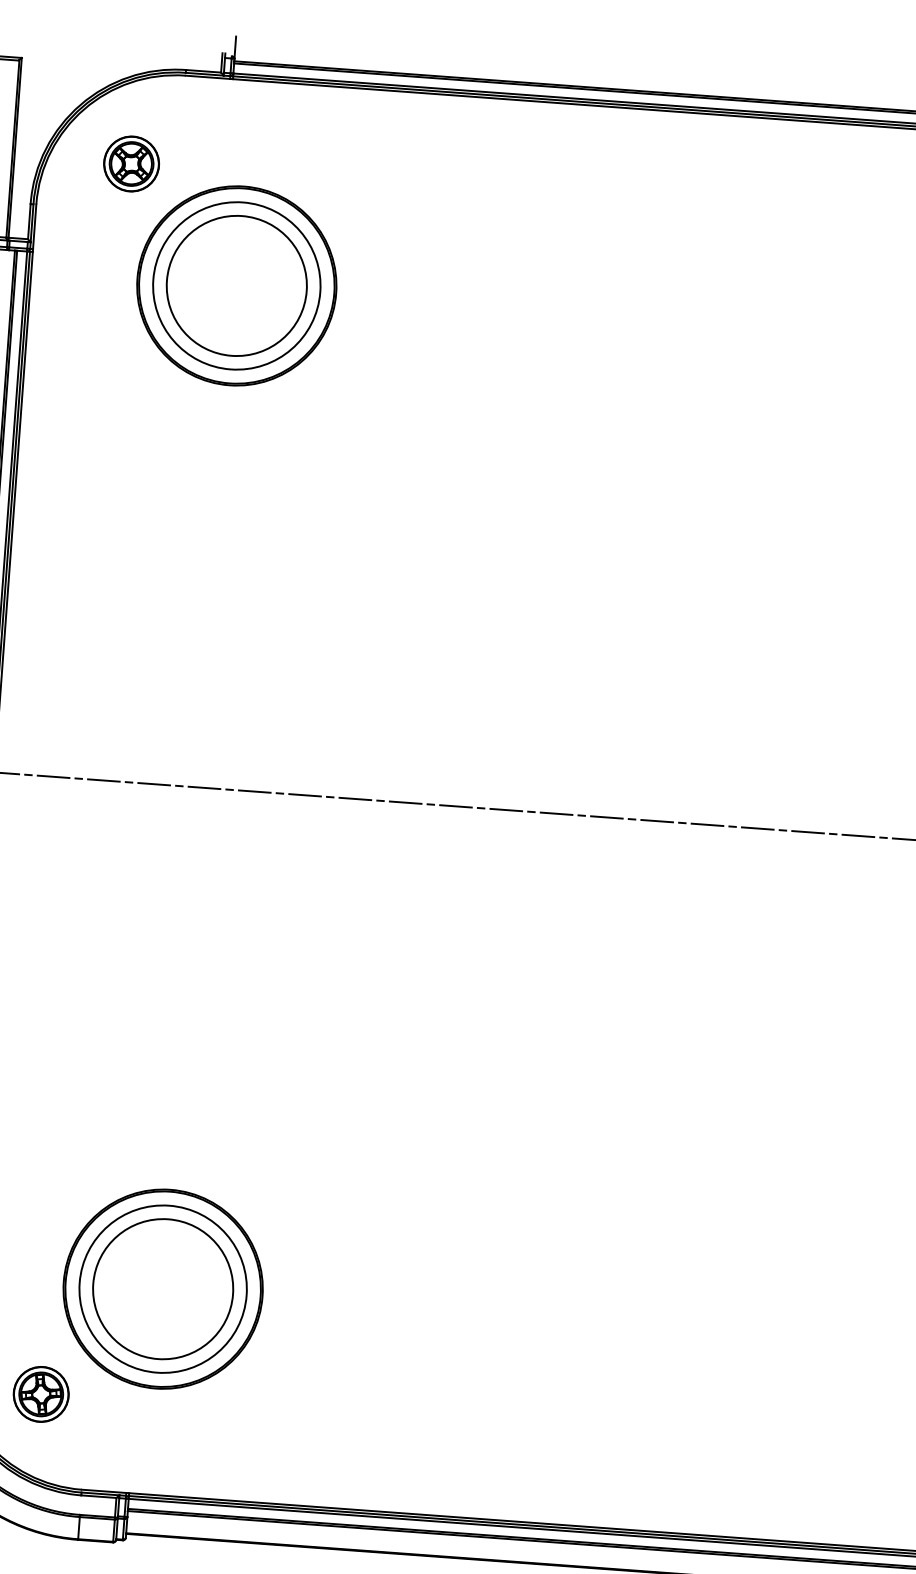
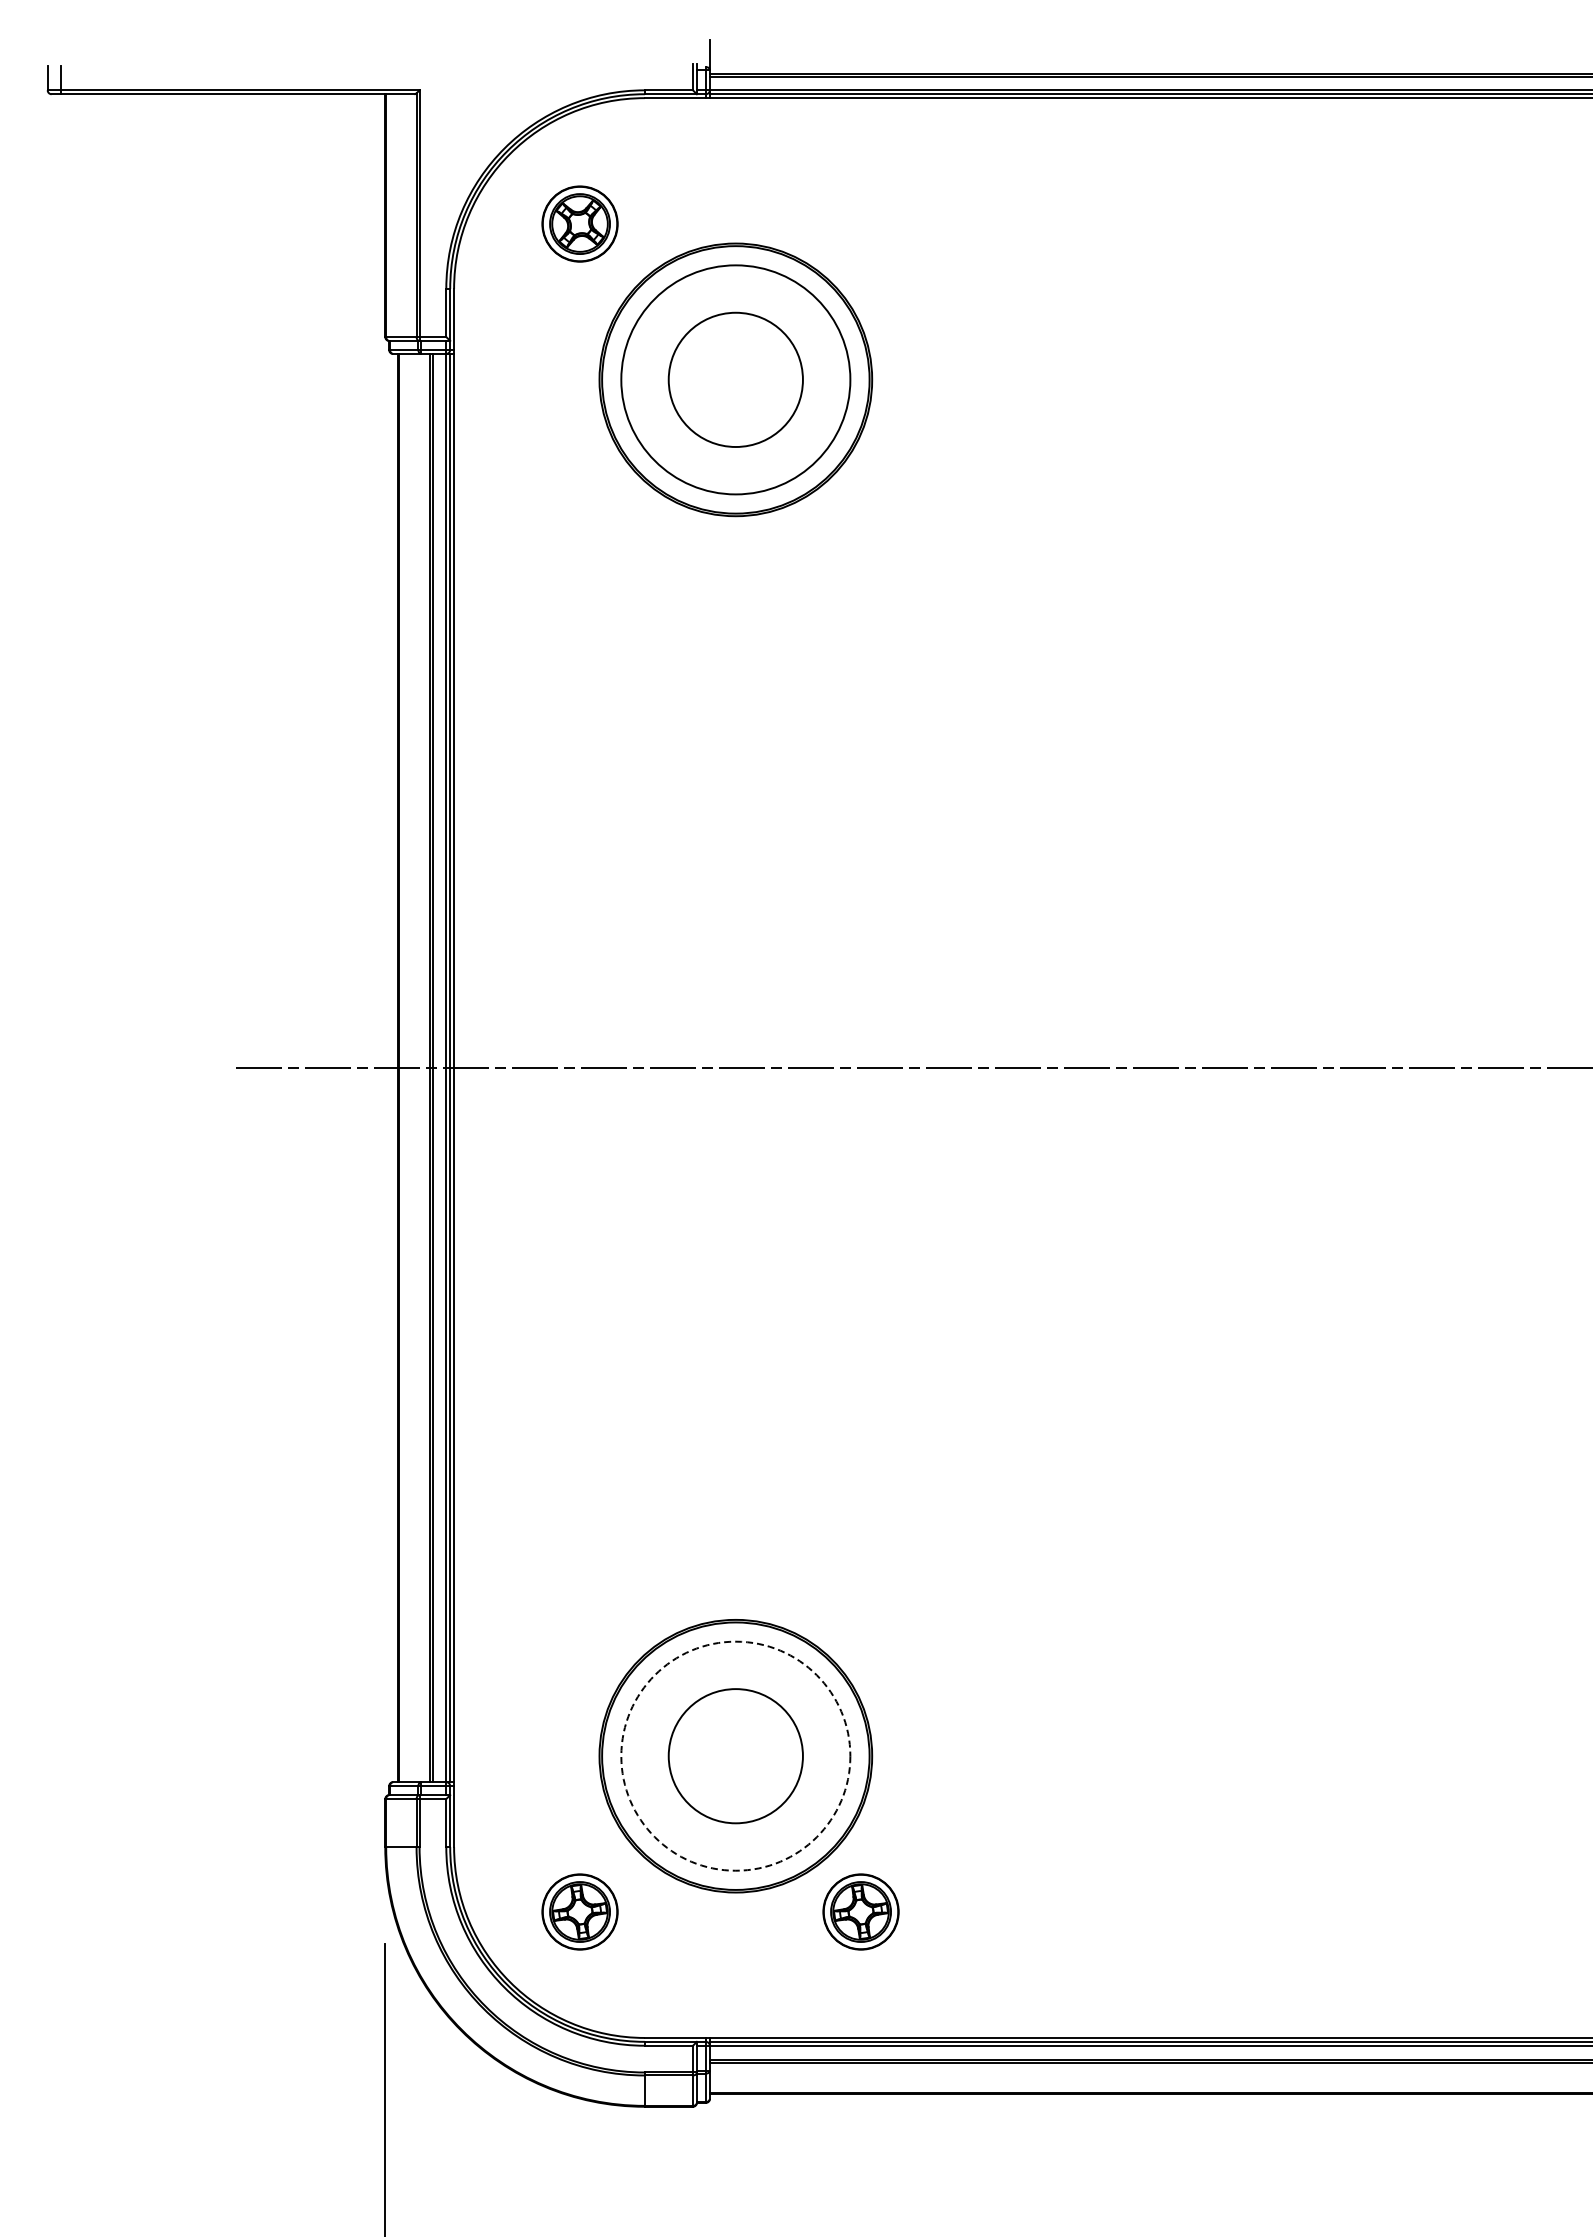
circle: (236, 285) -> (735, 379), size x0.7
circle: (162, 1288) -> (735, 1755), solid -> dashed
circle: (162, 1289) -> (735, 1756), size x0.7
part: (245, 1409) -> (860, 1911), added

